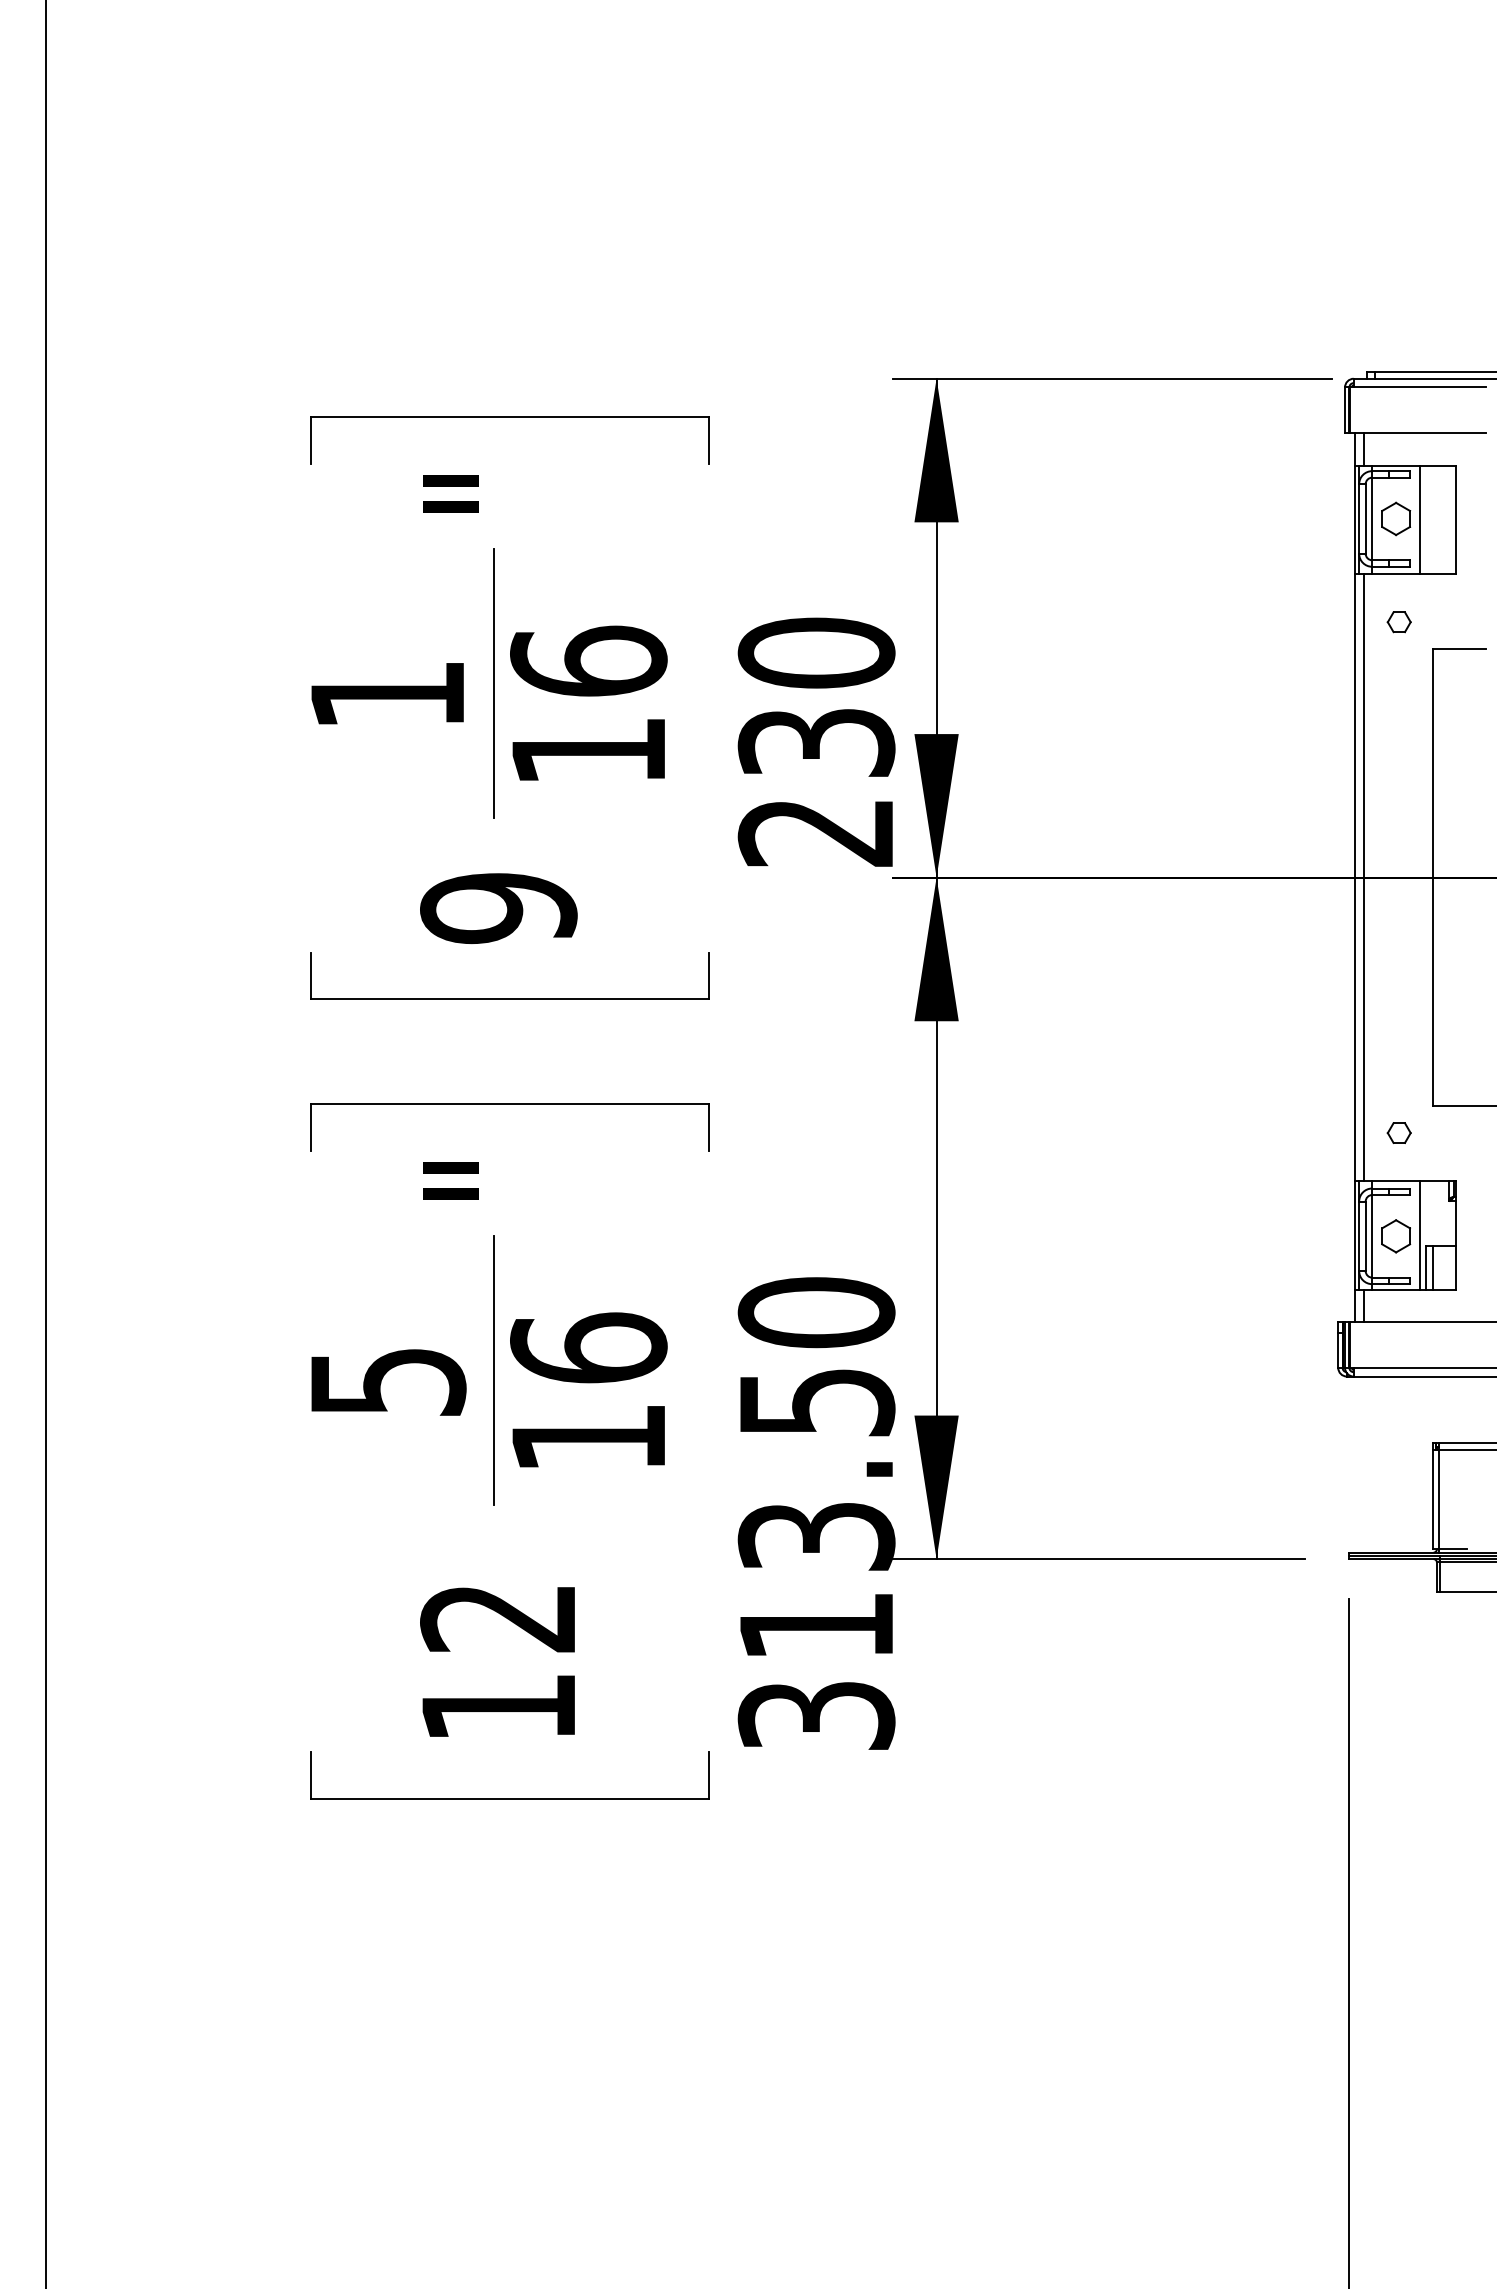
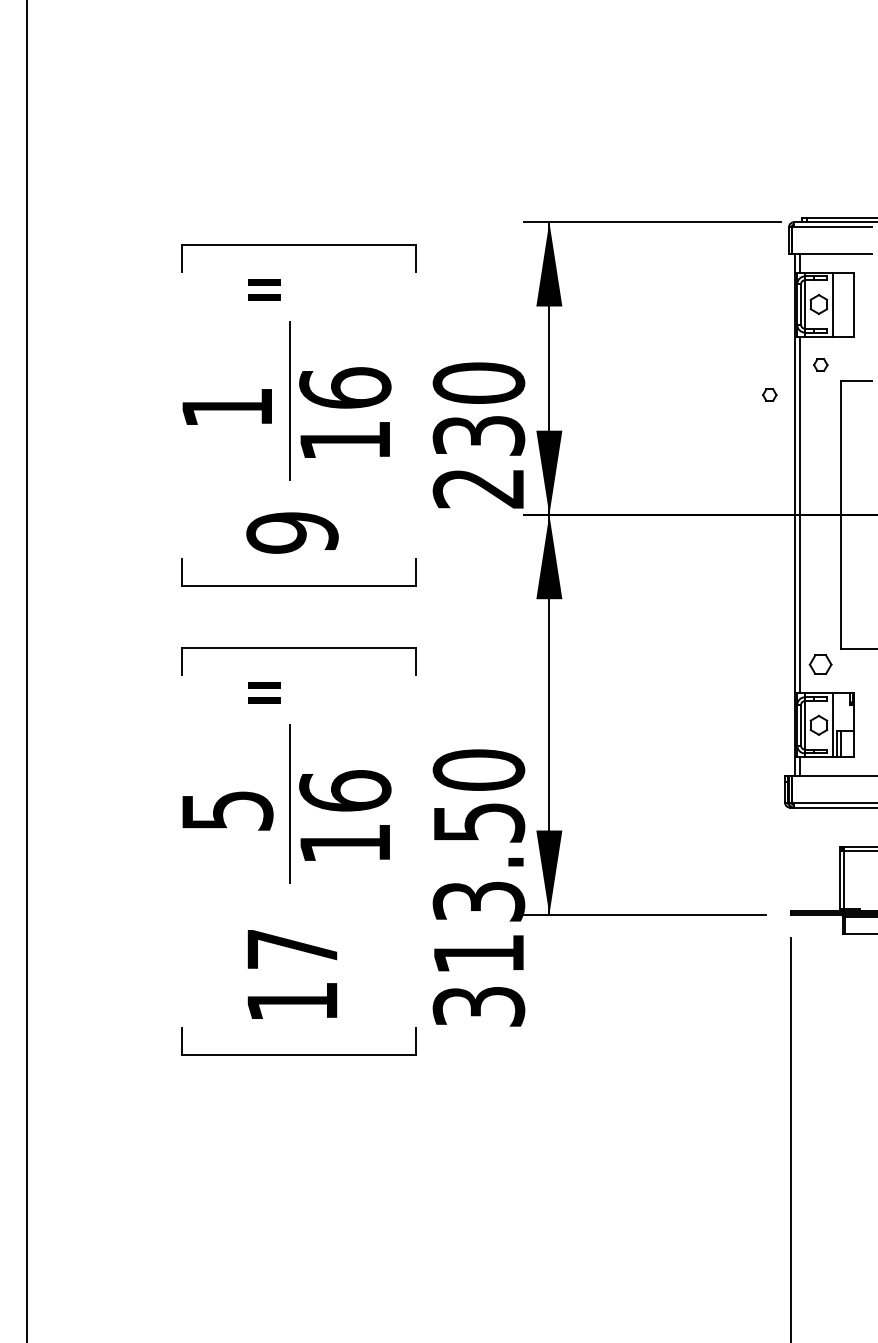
part: (1311, 672) -> (769, 394), added
part: (1398, 1132) -> (820, 664), size x1.6
text: (497, 1618) -> (291, 949), 12 -> 17

